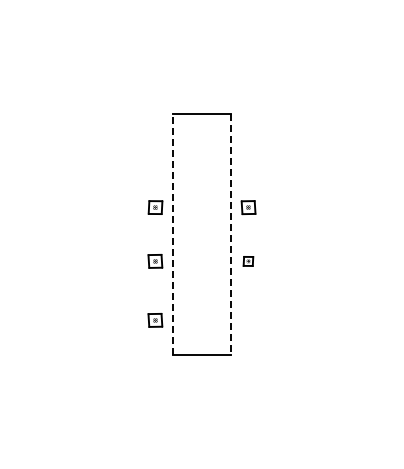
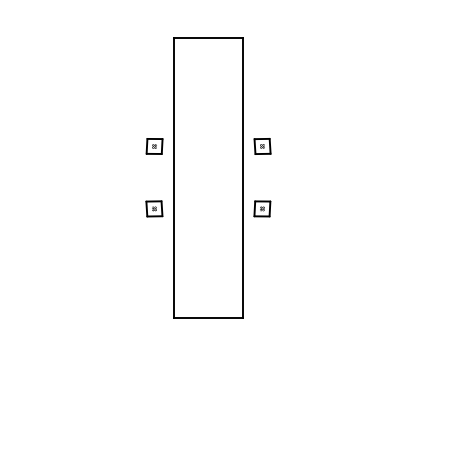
line: (172, 234) -> (174, 177), dashed -> solid
line: (231, 234) -> (242, 177), dashed -> solid
part: (248, 261) -> (262, 209), size x1.43
part: (155, 320) -> (154, 277), removed

